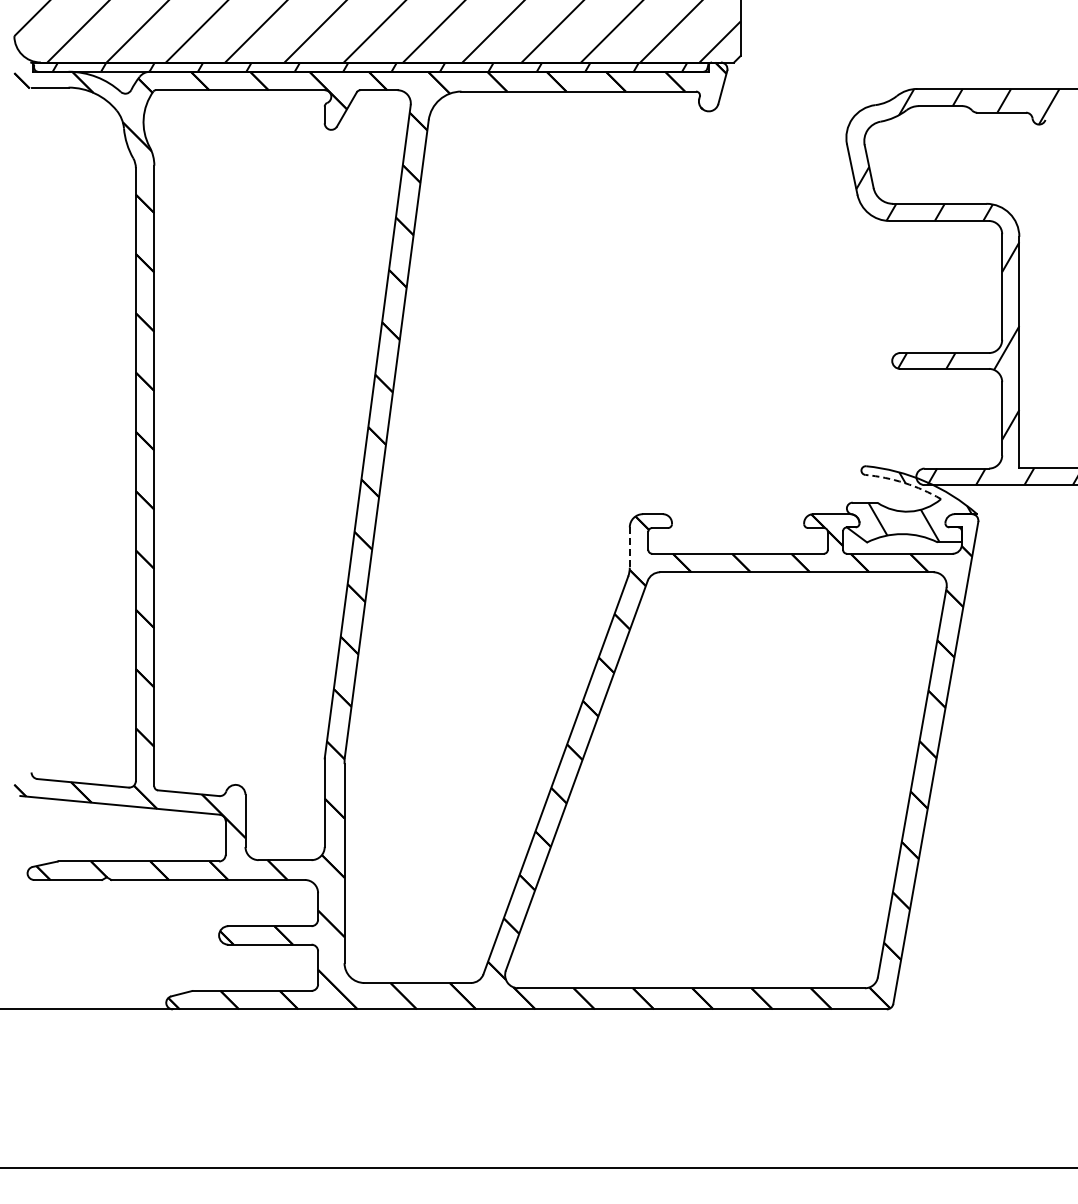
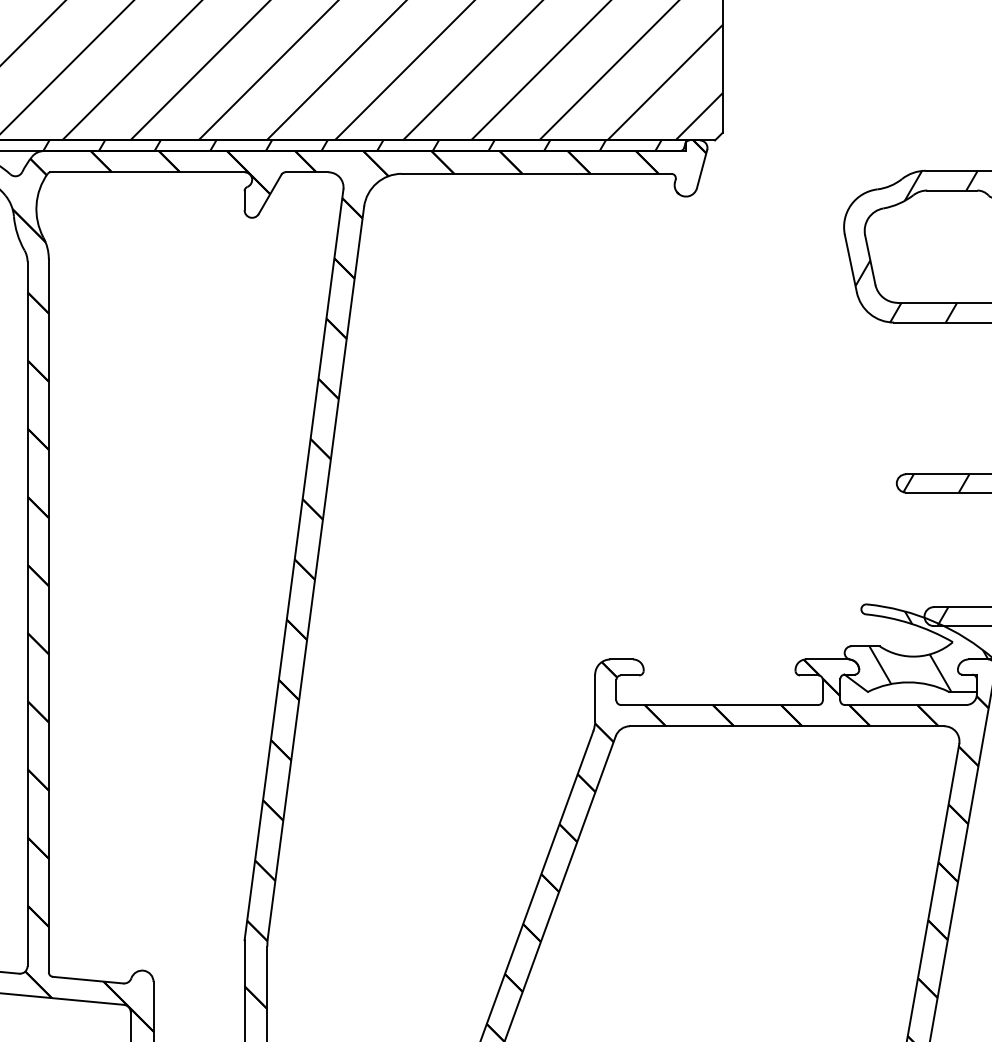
arc: (904, 483) -> (910, 624), dashed -> solid
line: (629, 547) -> (594, 697), dashed -> solid

